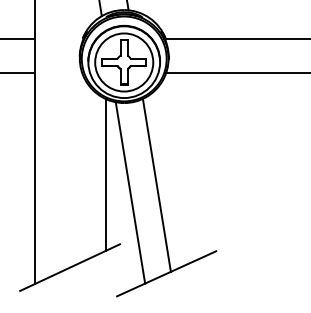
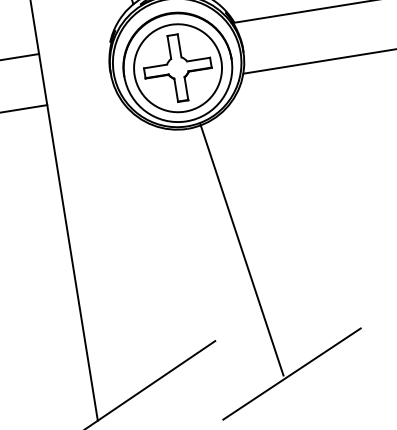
line: (105, 174) -> (176, 240), removed
line: (156, 184) -> (241, 248), moved
line: (130, 192) -> (218, 261), removed

